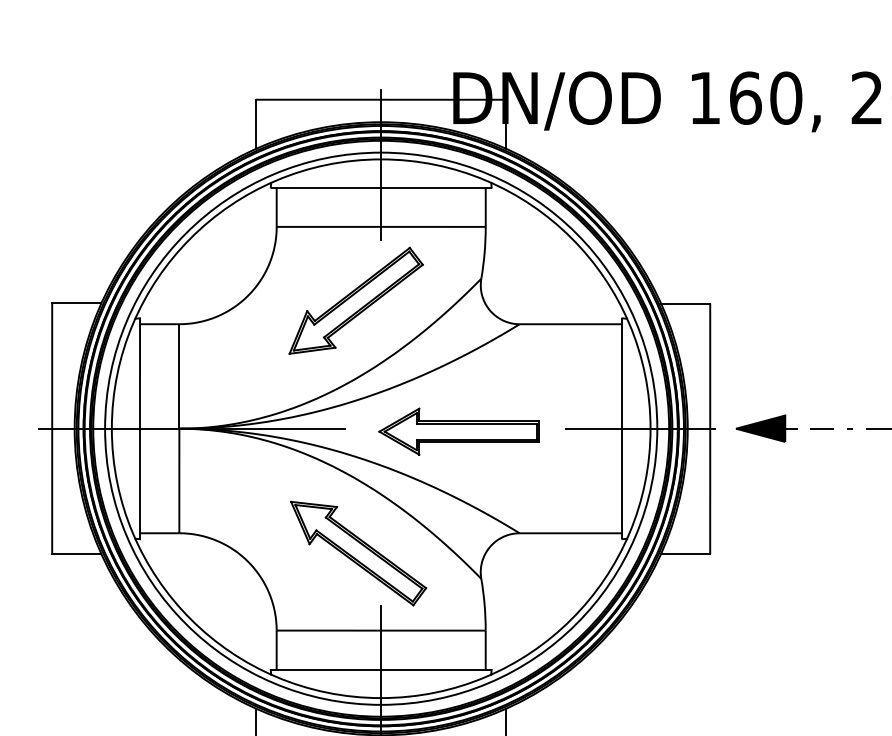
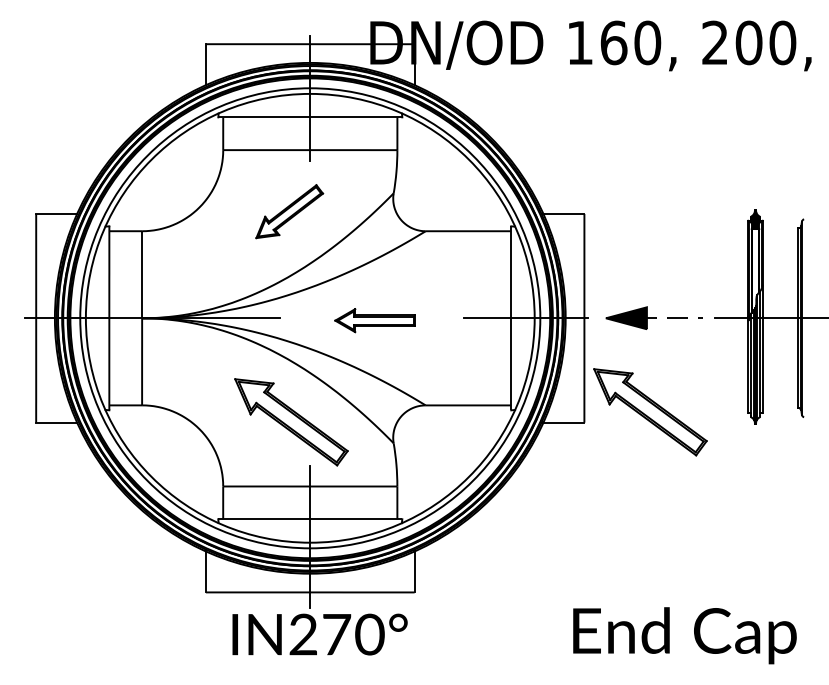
part: (356, 300) -> (289, 211), size x0.6
part: (458, 431) -> (374, 320), size x0.6
part: (789, 541) -> (650, 412), added

